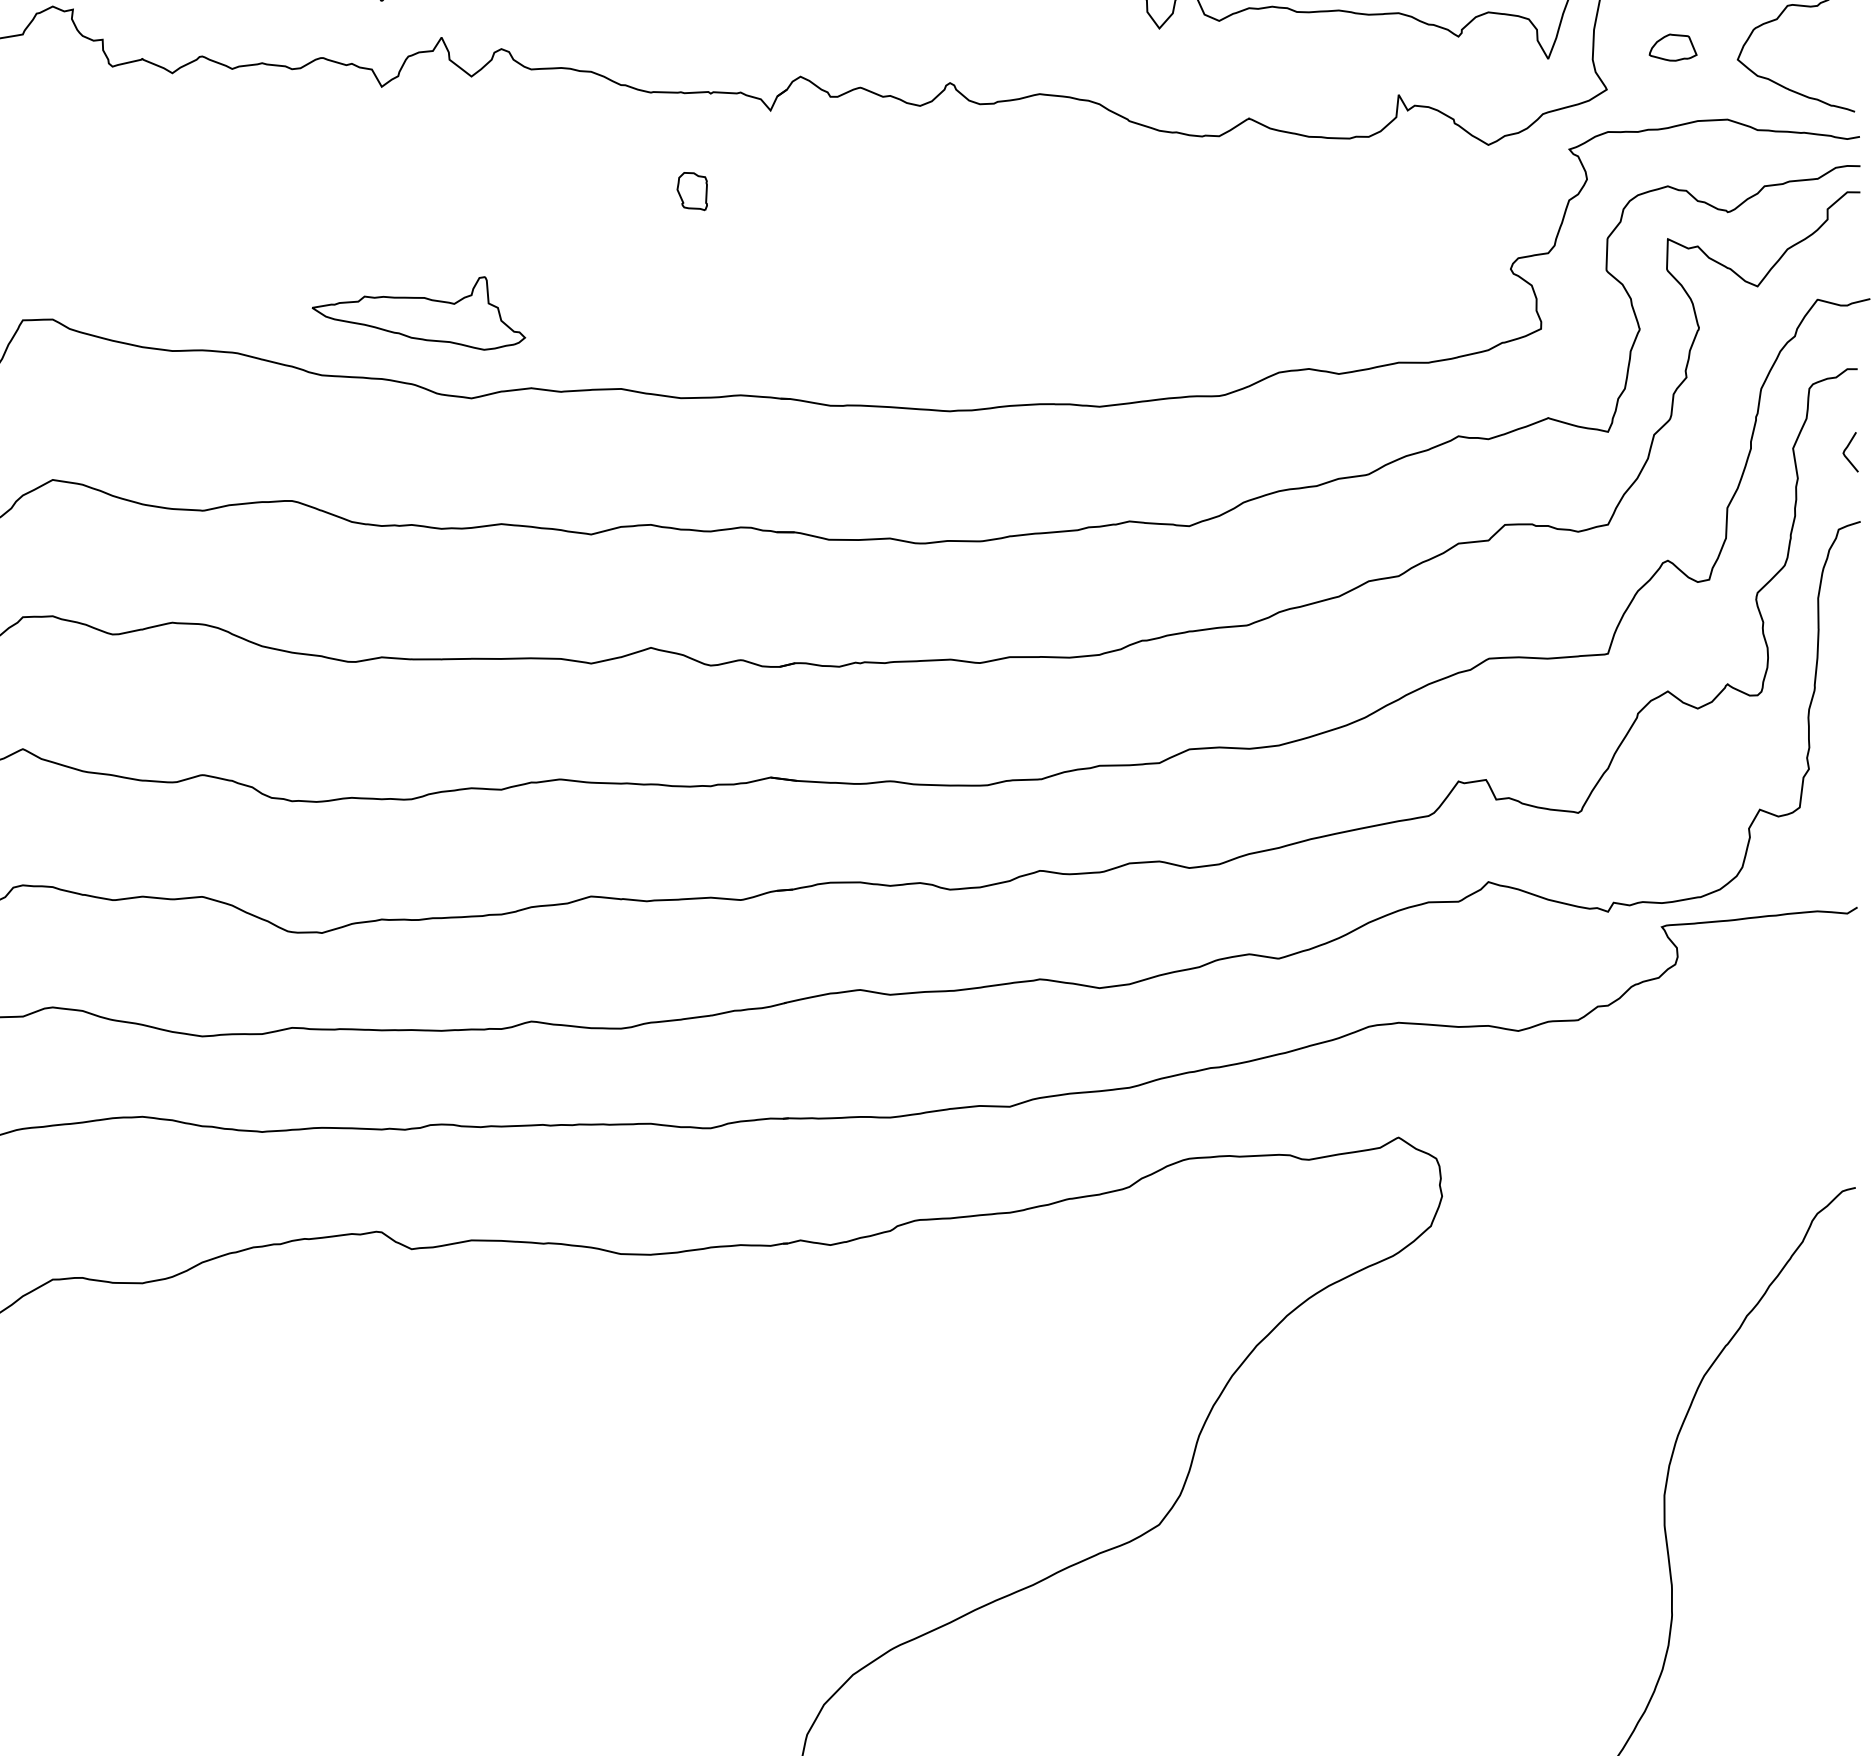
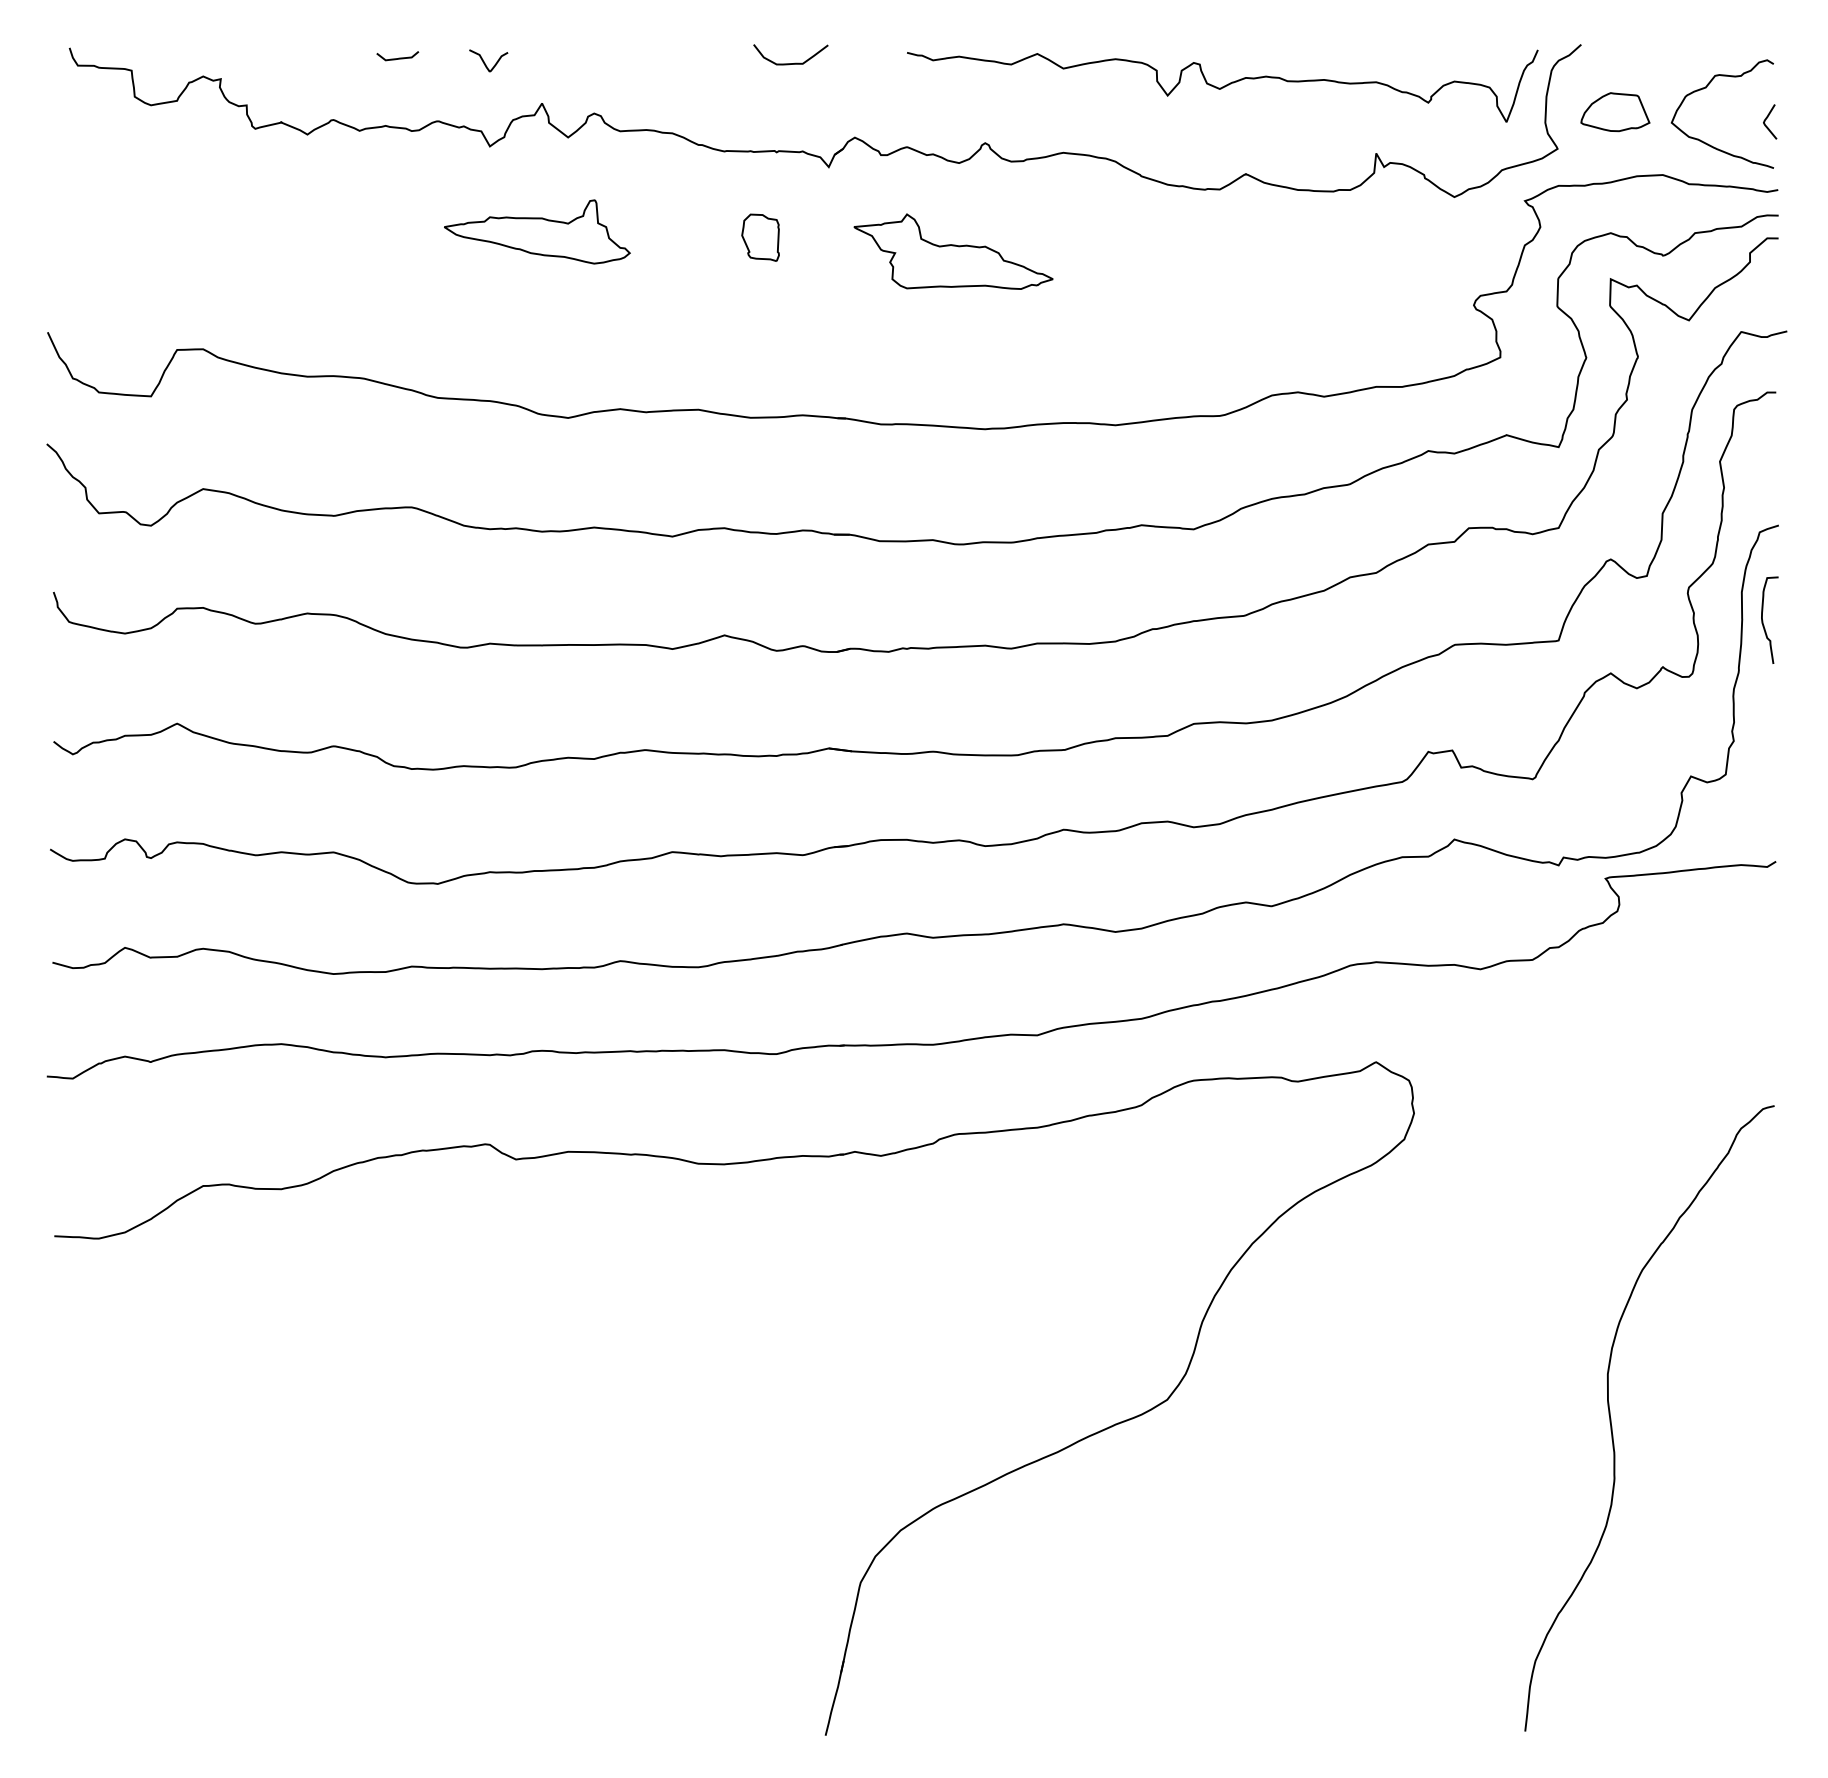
part: (1673, 47) -> (1615, 112), size x1.67
part: (692, 191) -> (760, 237), size x1.43
part: (913, 207) -> (953, 251), added
part: (419, 312) -> (537, 231), moved
curve: (1847, 448) -> (1767, 118), moved
curve: (1843, 630) -> (1763, 620), added

